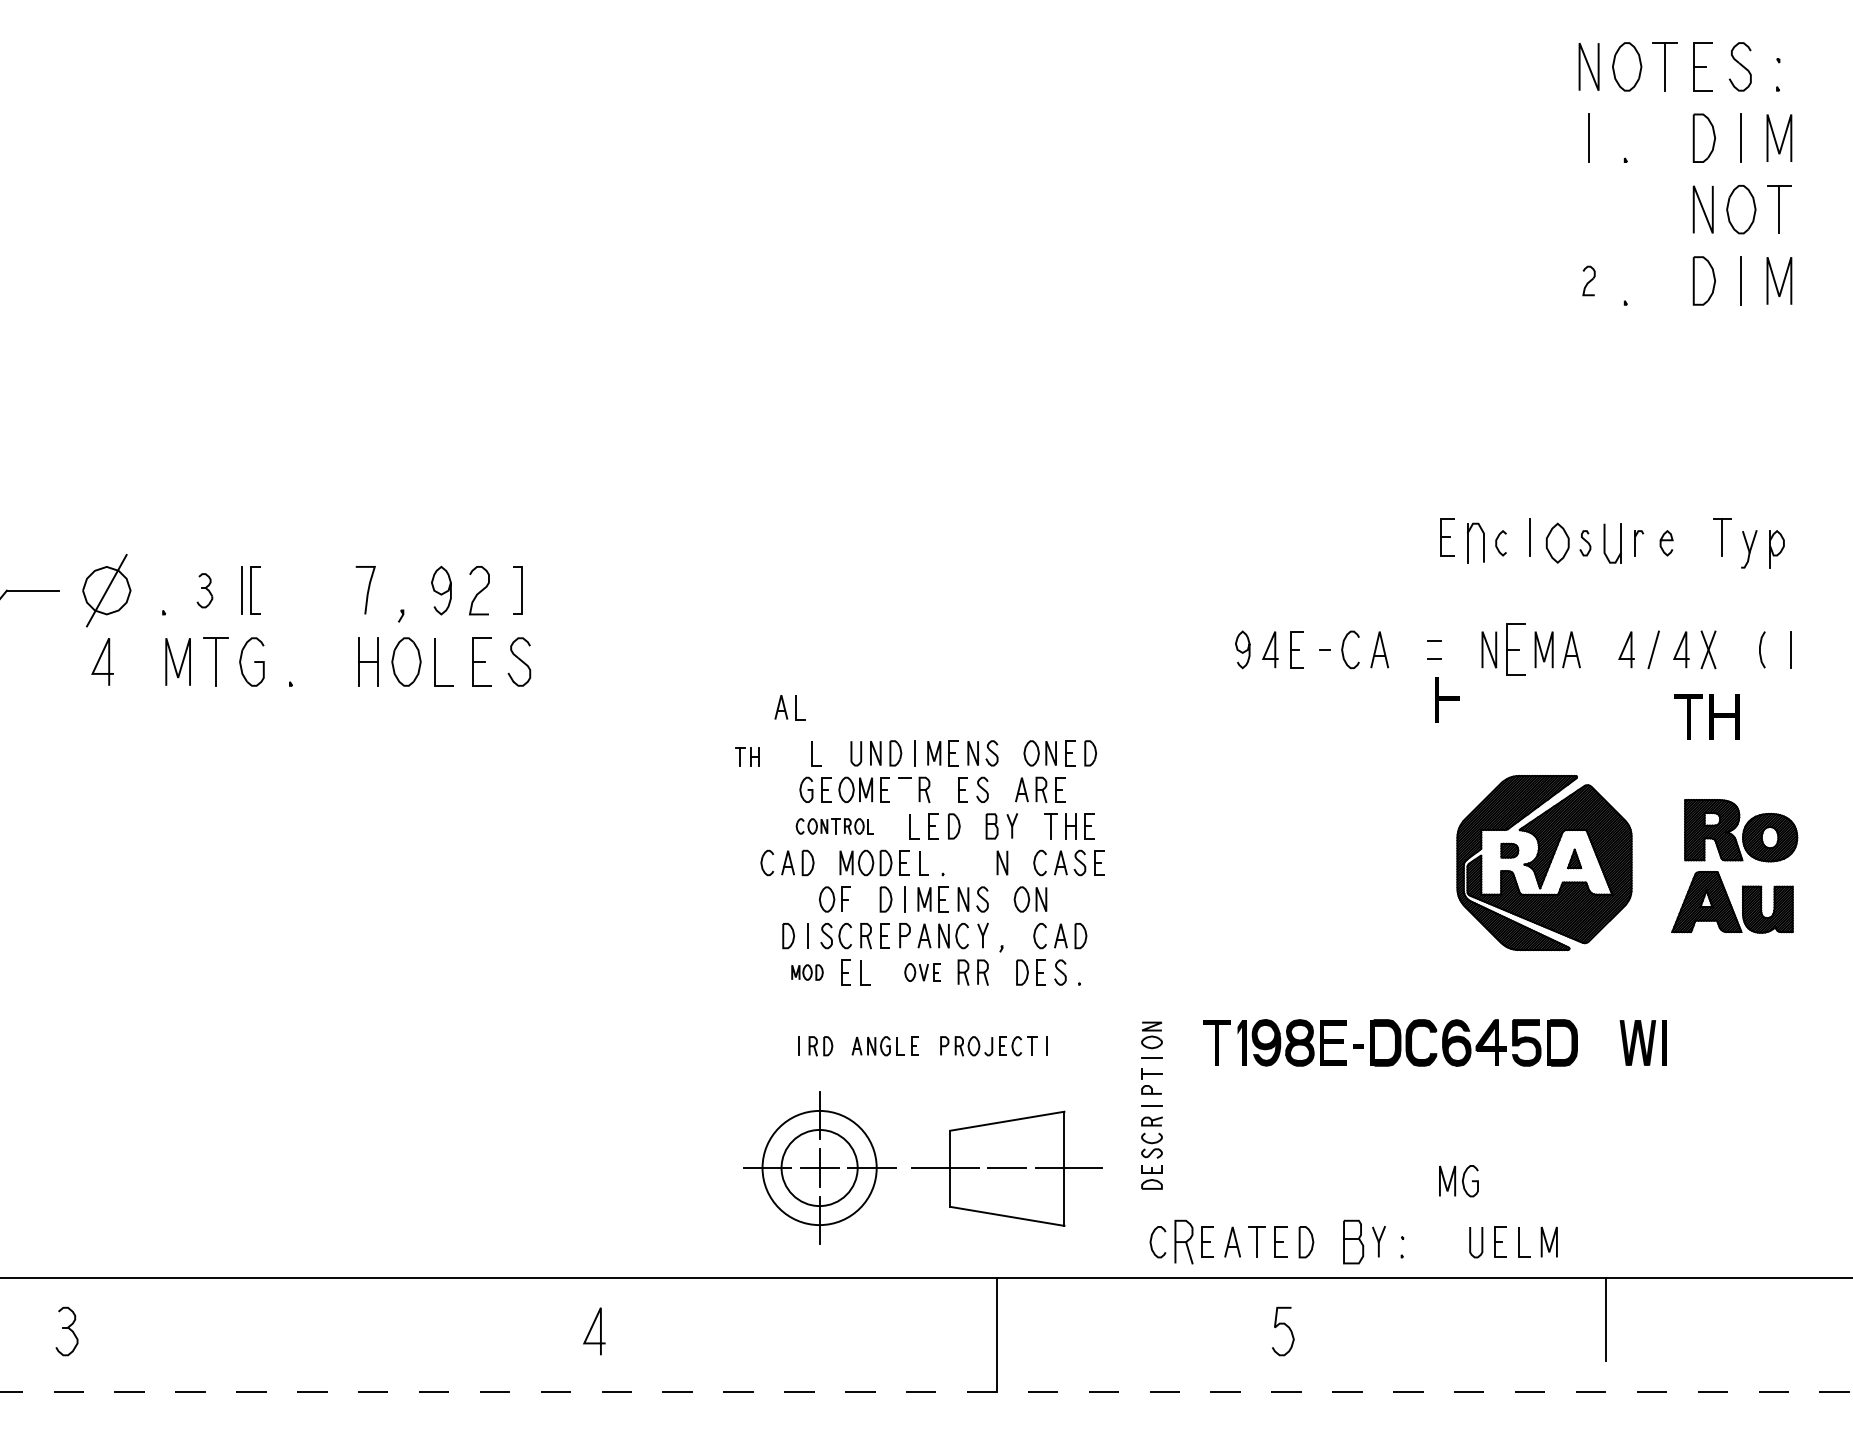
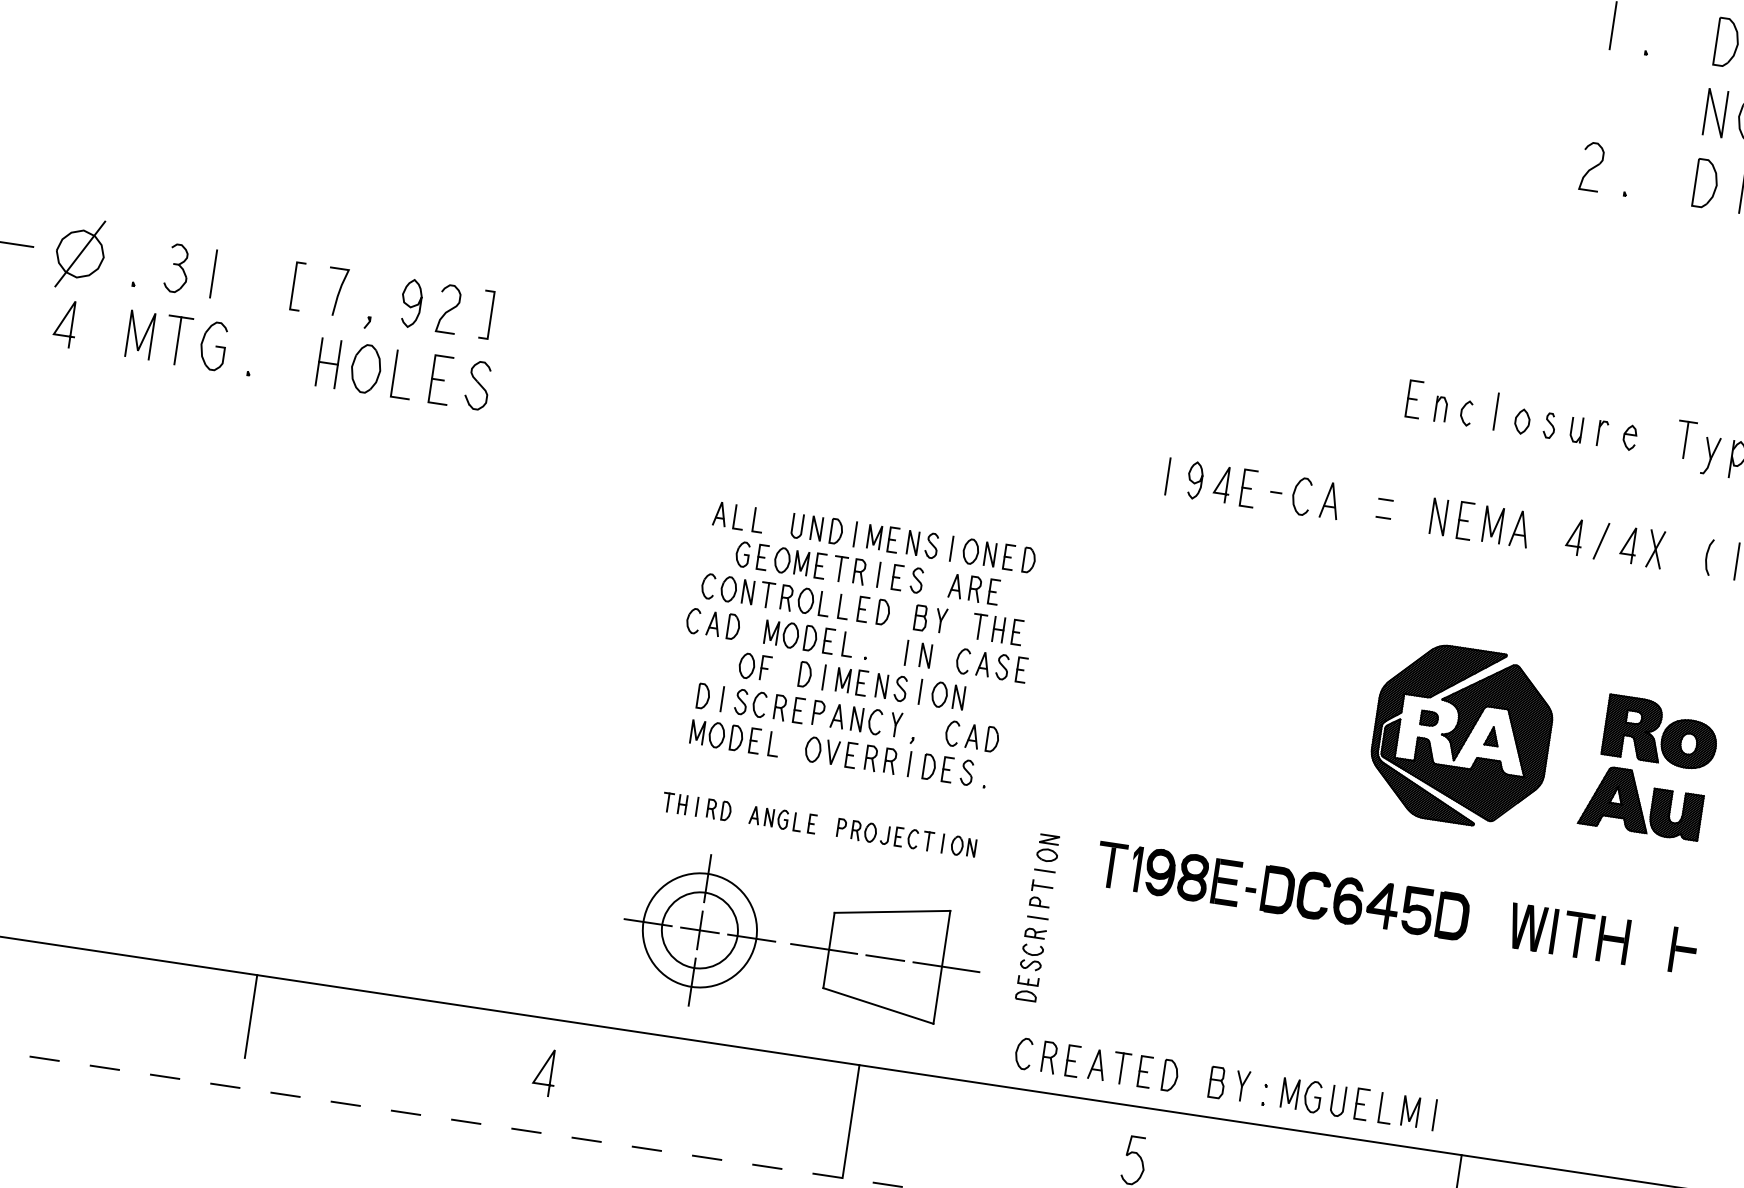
part: (1588, 280) -> (1591, 166), size x1.67
part: (1475, 543) -> (1440, 409), size x0.62
part: (1557, 543) -> (1522, 421), size x0.62
part: (1612, 543) -> (1576, 429), size x0.62
part: (204, 590) -> (176, 268), size x1.43
line: (251, 590) -> (293, 285), moved
line: (1215, 649) -> (1168, 476), added
part: (1516, 649) -> (1465, 520), size x0.71
part: (1447, 699) -> (1683, 950), moved
part: (789, 707) -> (728, 515), moved
part: (1706, 716) -> (1595, 937), moved
line: (1012, 753) -> (951, 548), added
part: (747, 756) -> (675, 802), moved
line: (905, 789) -> (840, 568), added
line: (944, 789) -> (879, 574), added
part: (834, 826) -> (765, 594), size x1.67
line: (982, 862) -> (906, 652), added
line: (1002, 899) -> (920, 691), added
part: (807, 972) -> (716, 735), size x1.67
part: (922, 972) -> (830, 752), size x1.43
line: (1002, 972) -> (909, 764), added
part: (1067, 1046) -> (963, 846), added
part: (1458, 1181) -> (1300, 1095), moved
part: (1183, 1242) -> (1048, 1057), size x0.71
part: (1353, 1242) -> (1216, 1082), size x0.71
line: (1573, 1242) -> (1434, 1115), added
line: (388, 1319) -> (251, 1016), added
line: (591, 1330) -> (542, 1071), moved

